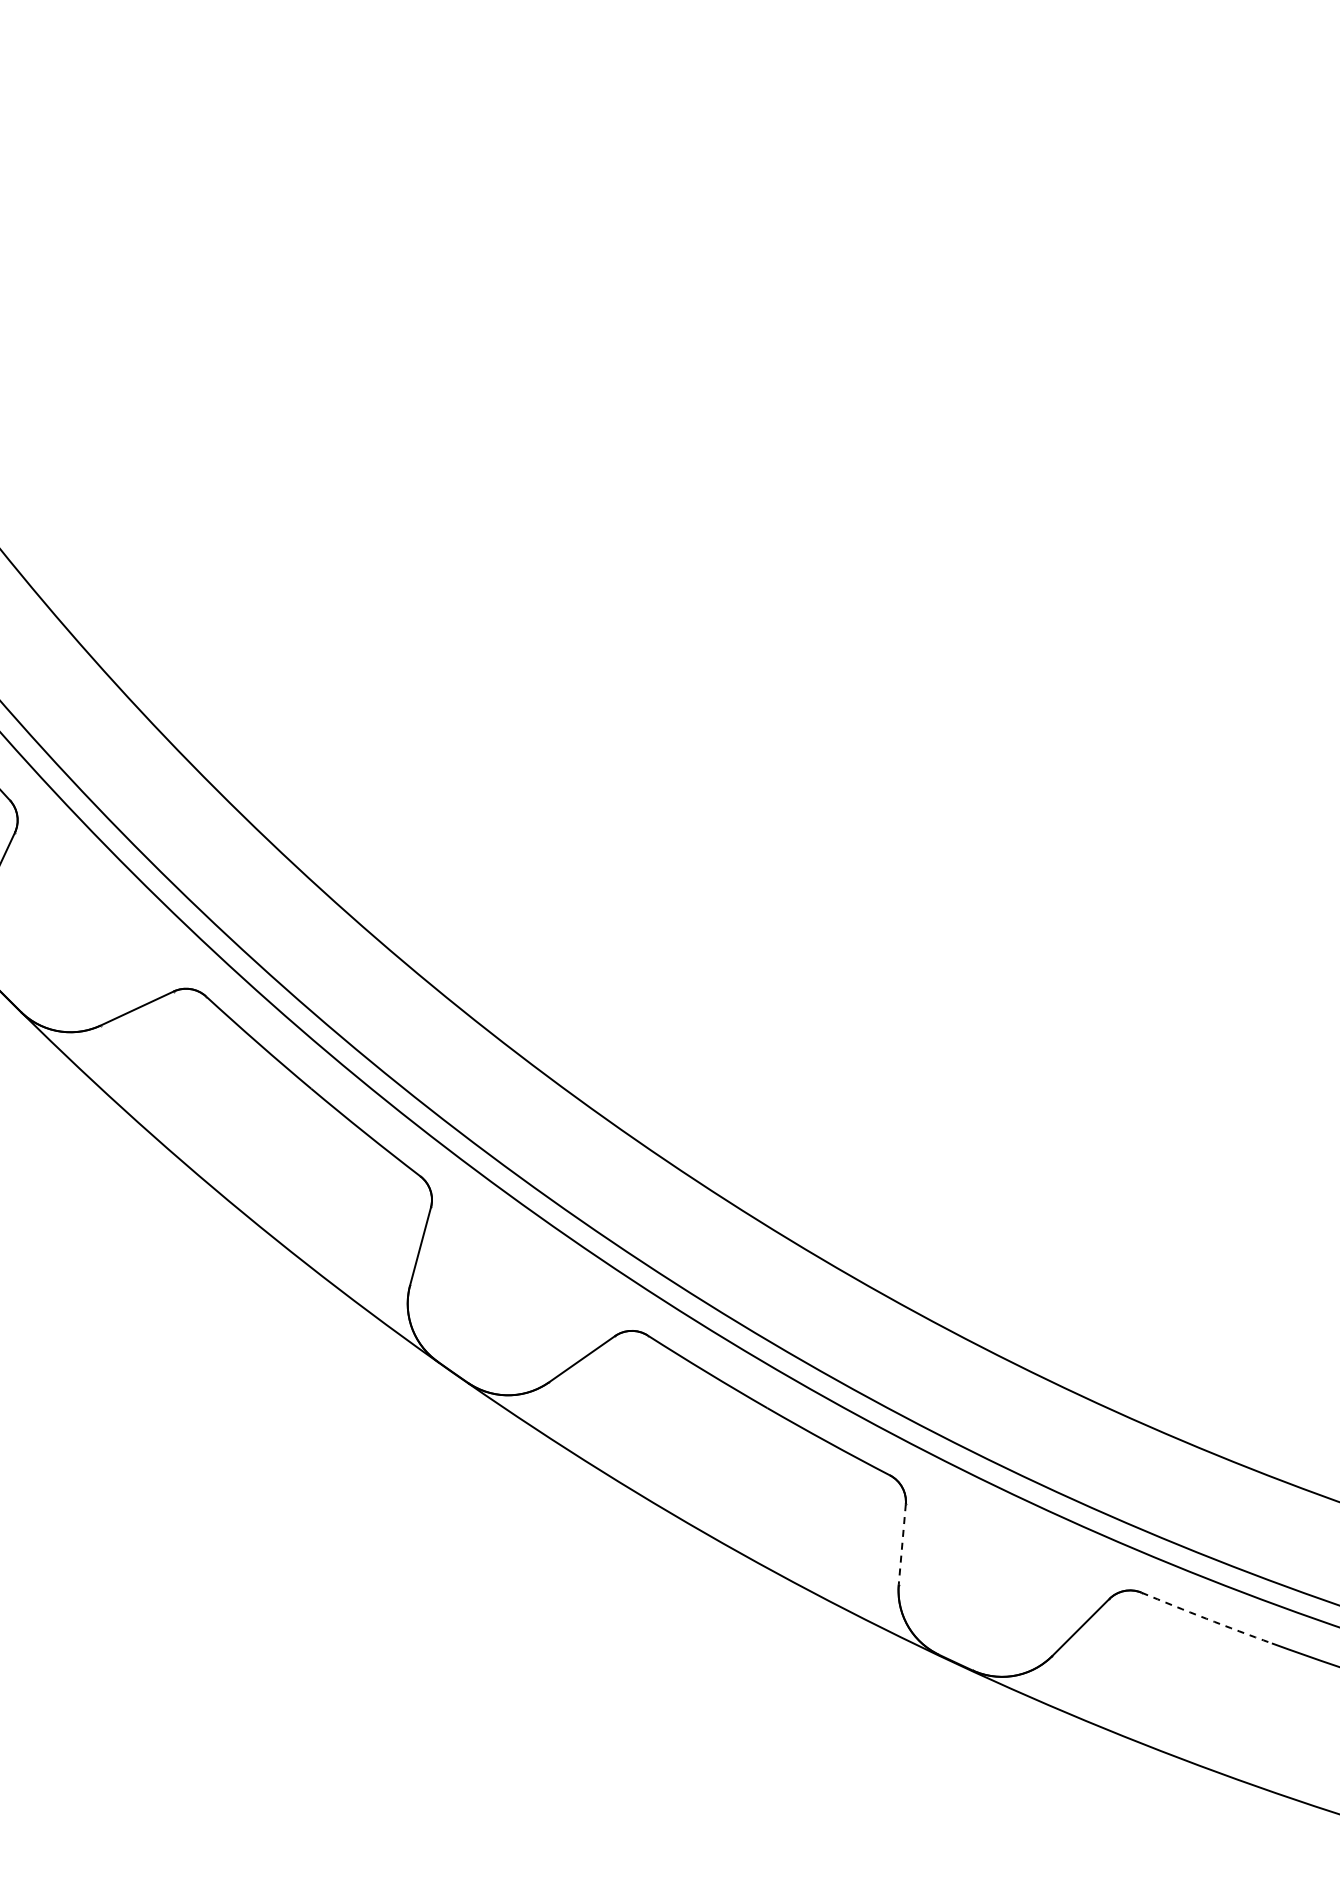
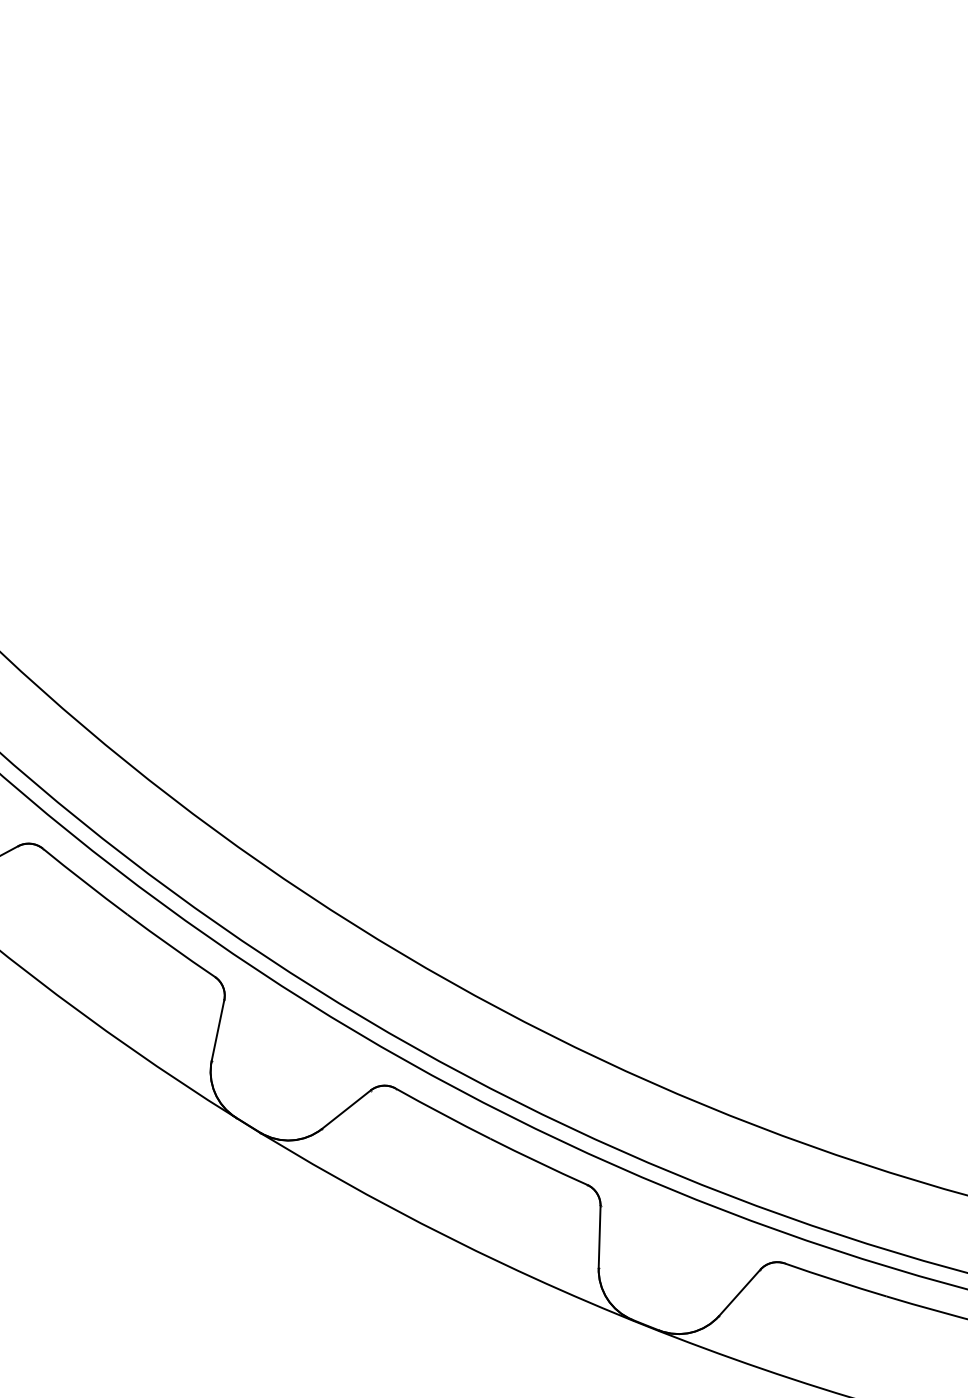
line: (902, 1544) -> (599, 1237), dashed -> solid
arc: (1206, 1618) -> (835, 1280), dashed -> solid

